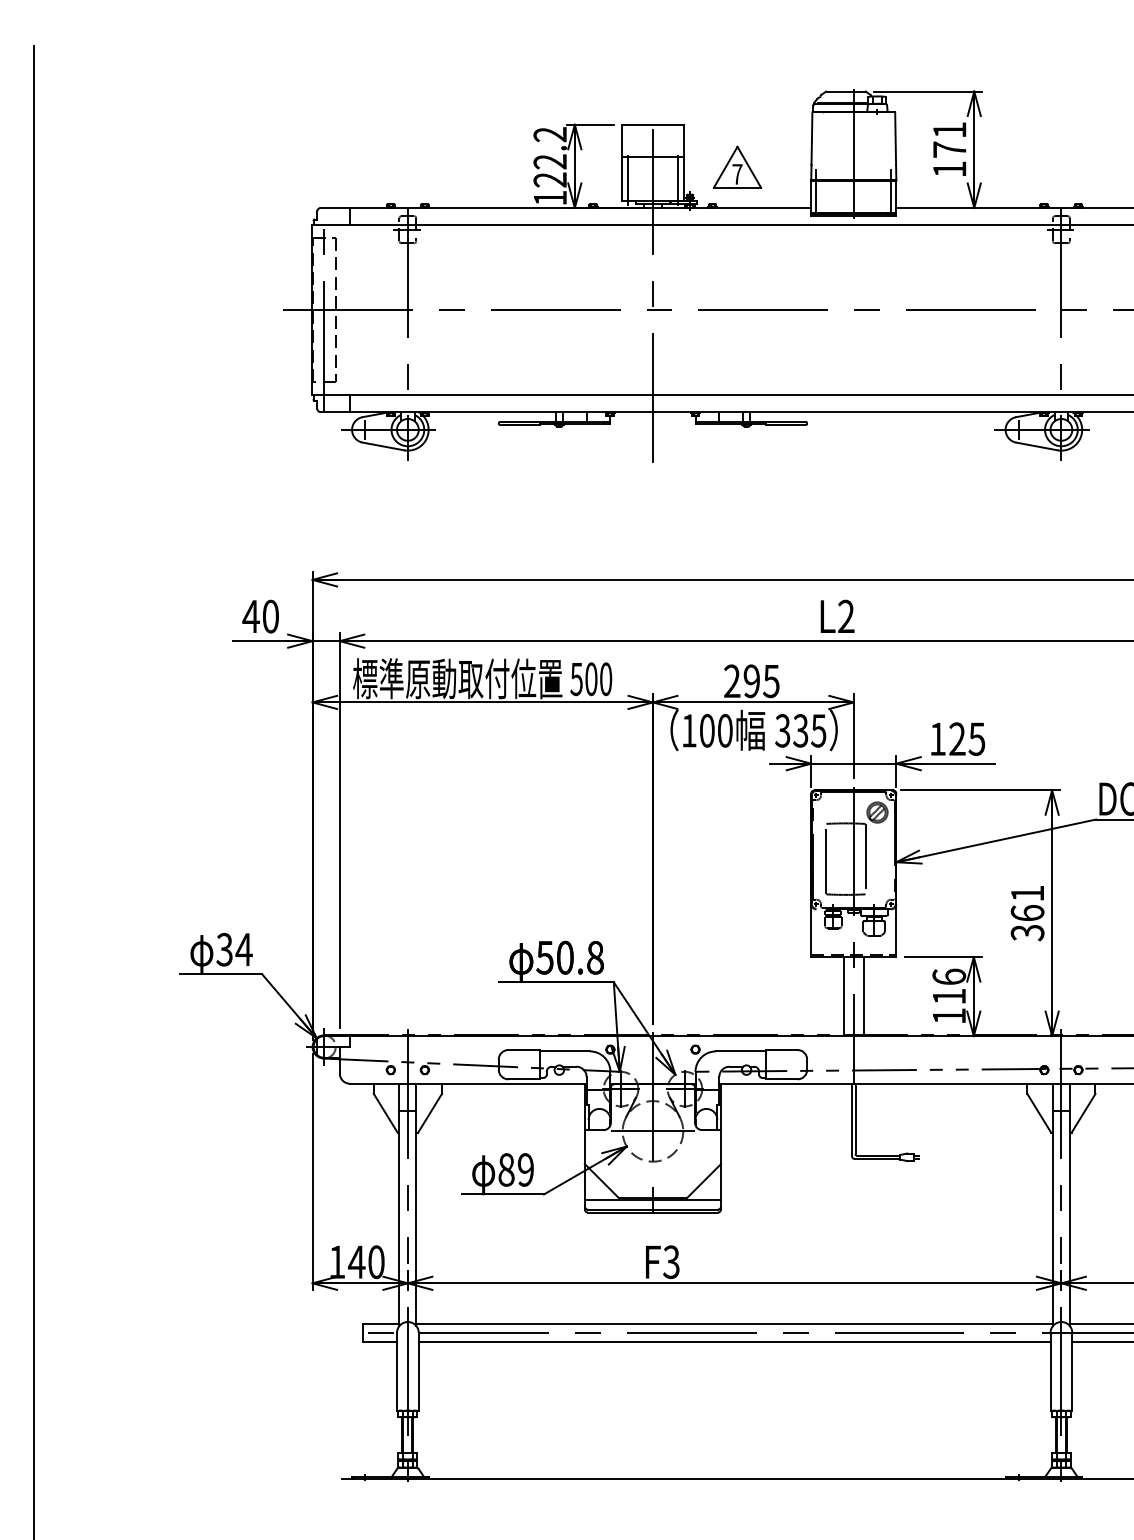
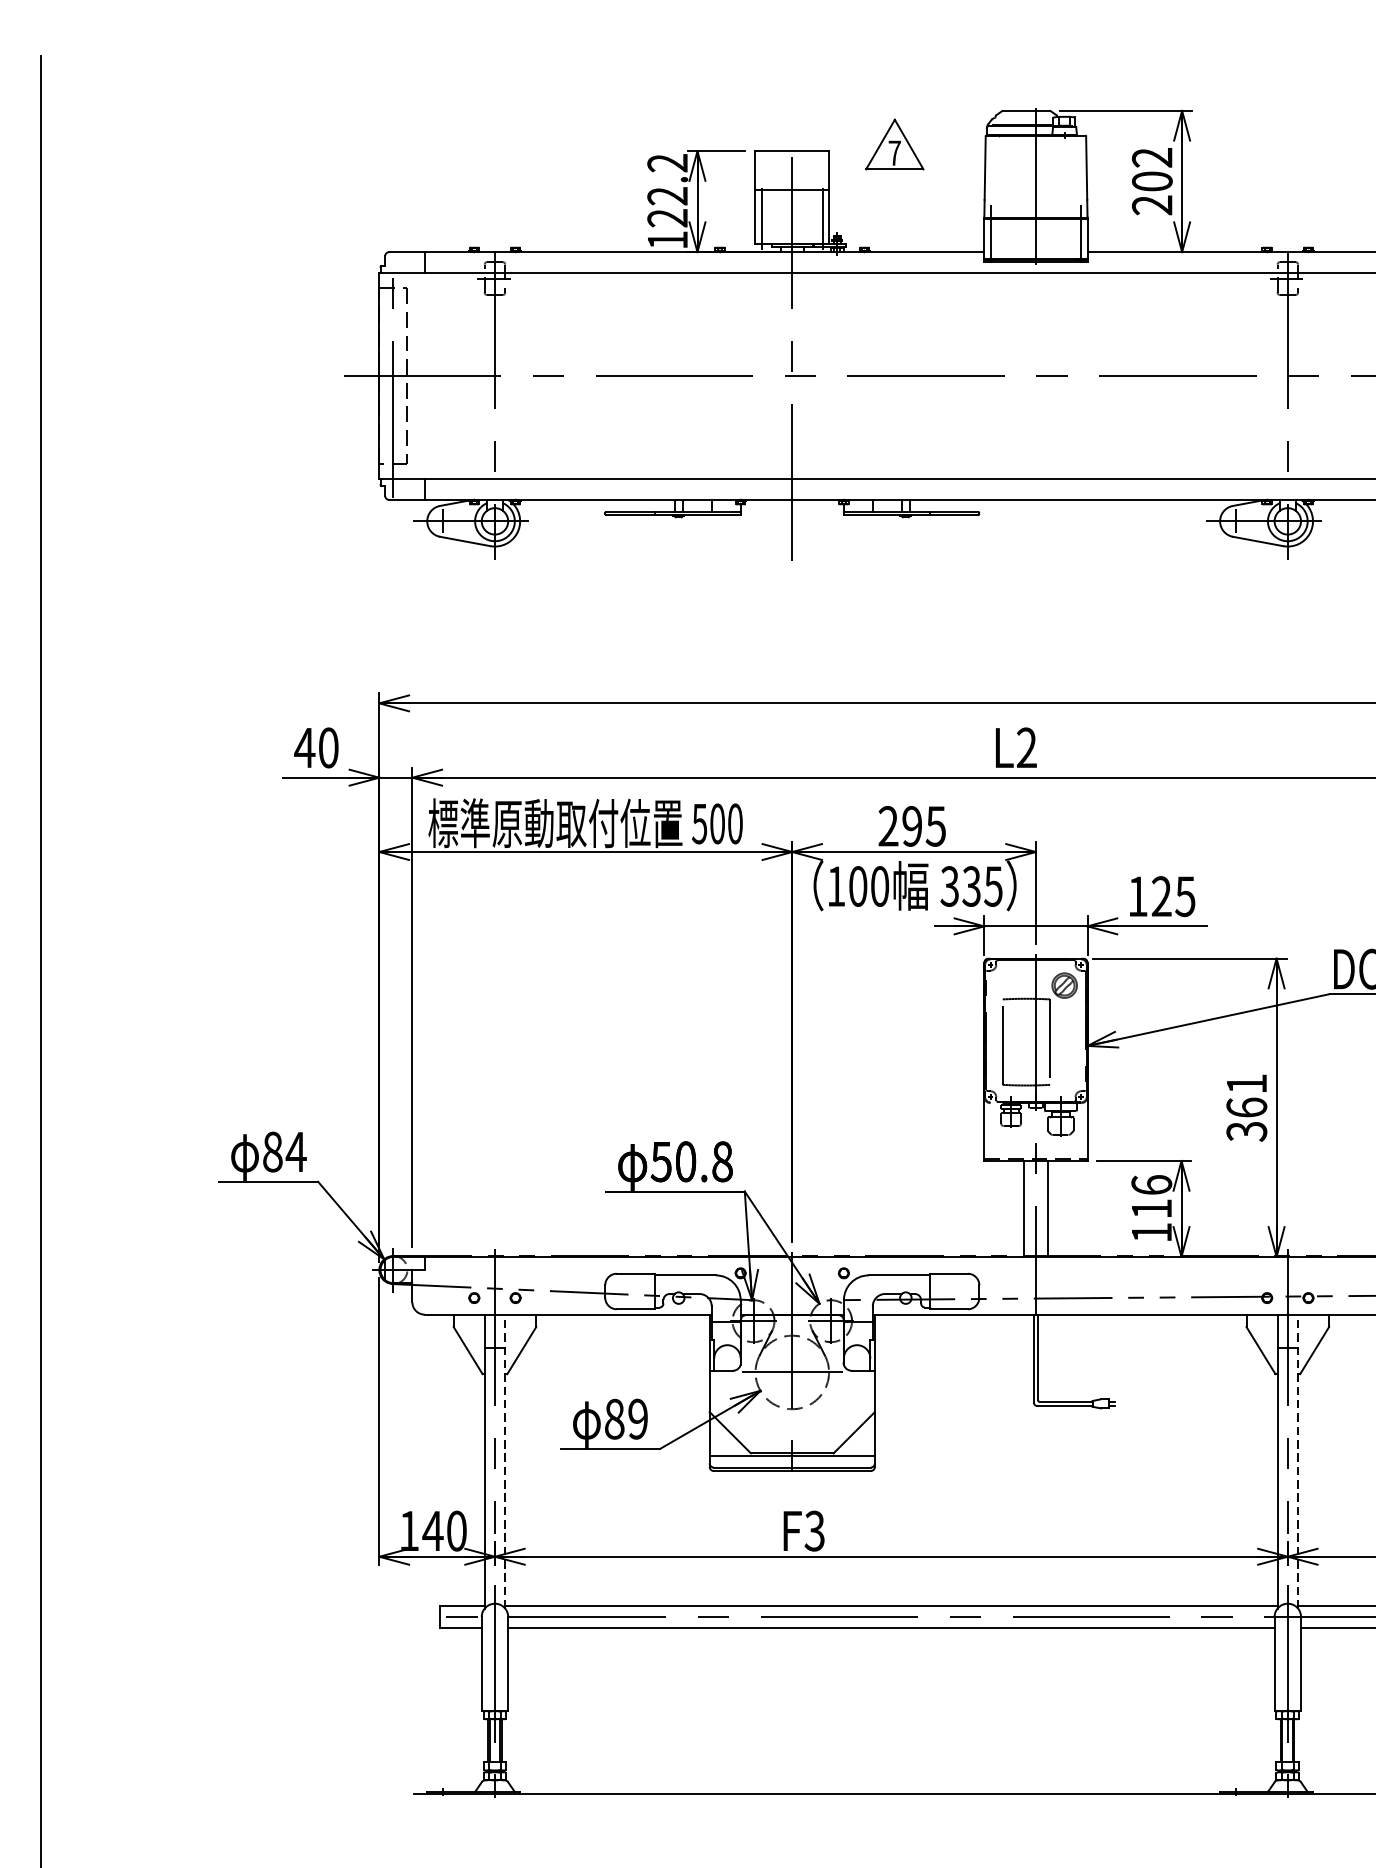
text: (949, 149) -> (1152, 181), 171 -> 202
part: (737, 166) -> (894, 143), moved
text: (224, 949) -> (272, 1151), 34 -> 84
line: (416, 1204) -> (505, 1461), solid -> dashed
line: (1069, 1204) -> (1297, 1461), solid -> dashed

